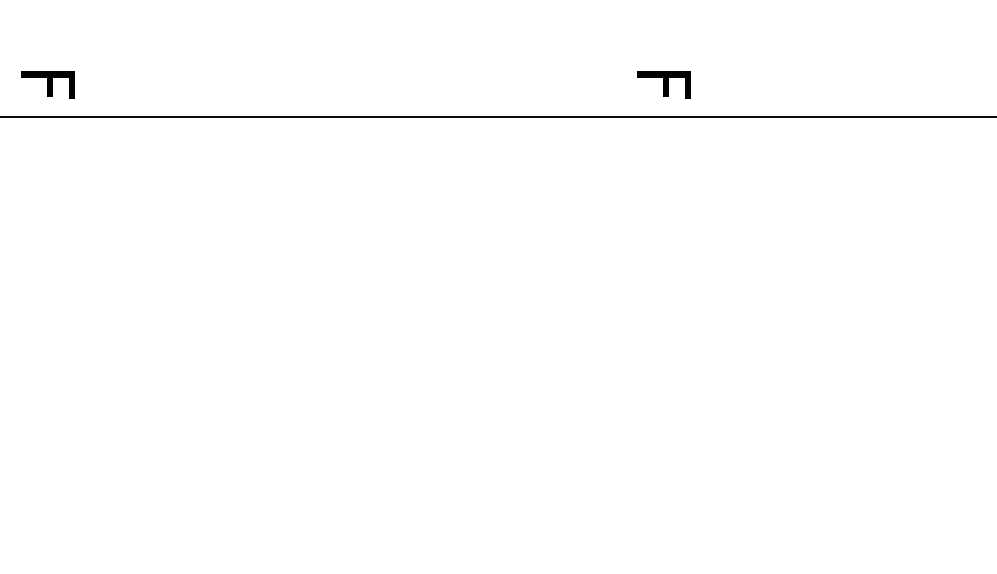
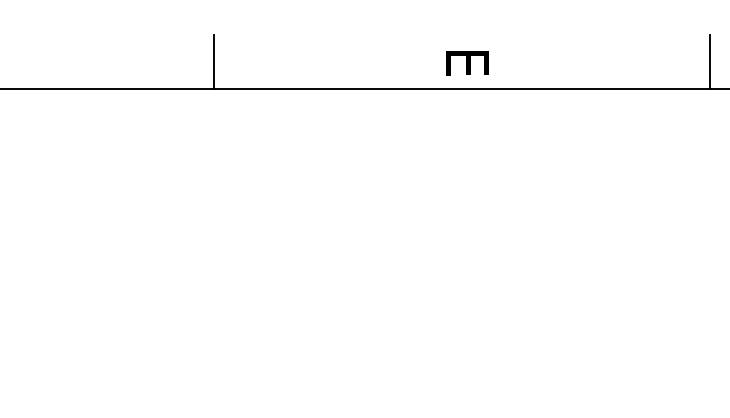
line: (349, 83) -> (214, 62), added
line: (965, 83) -> (710, 62), added
text: (663, 84) -> (467, 63), F -> E

